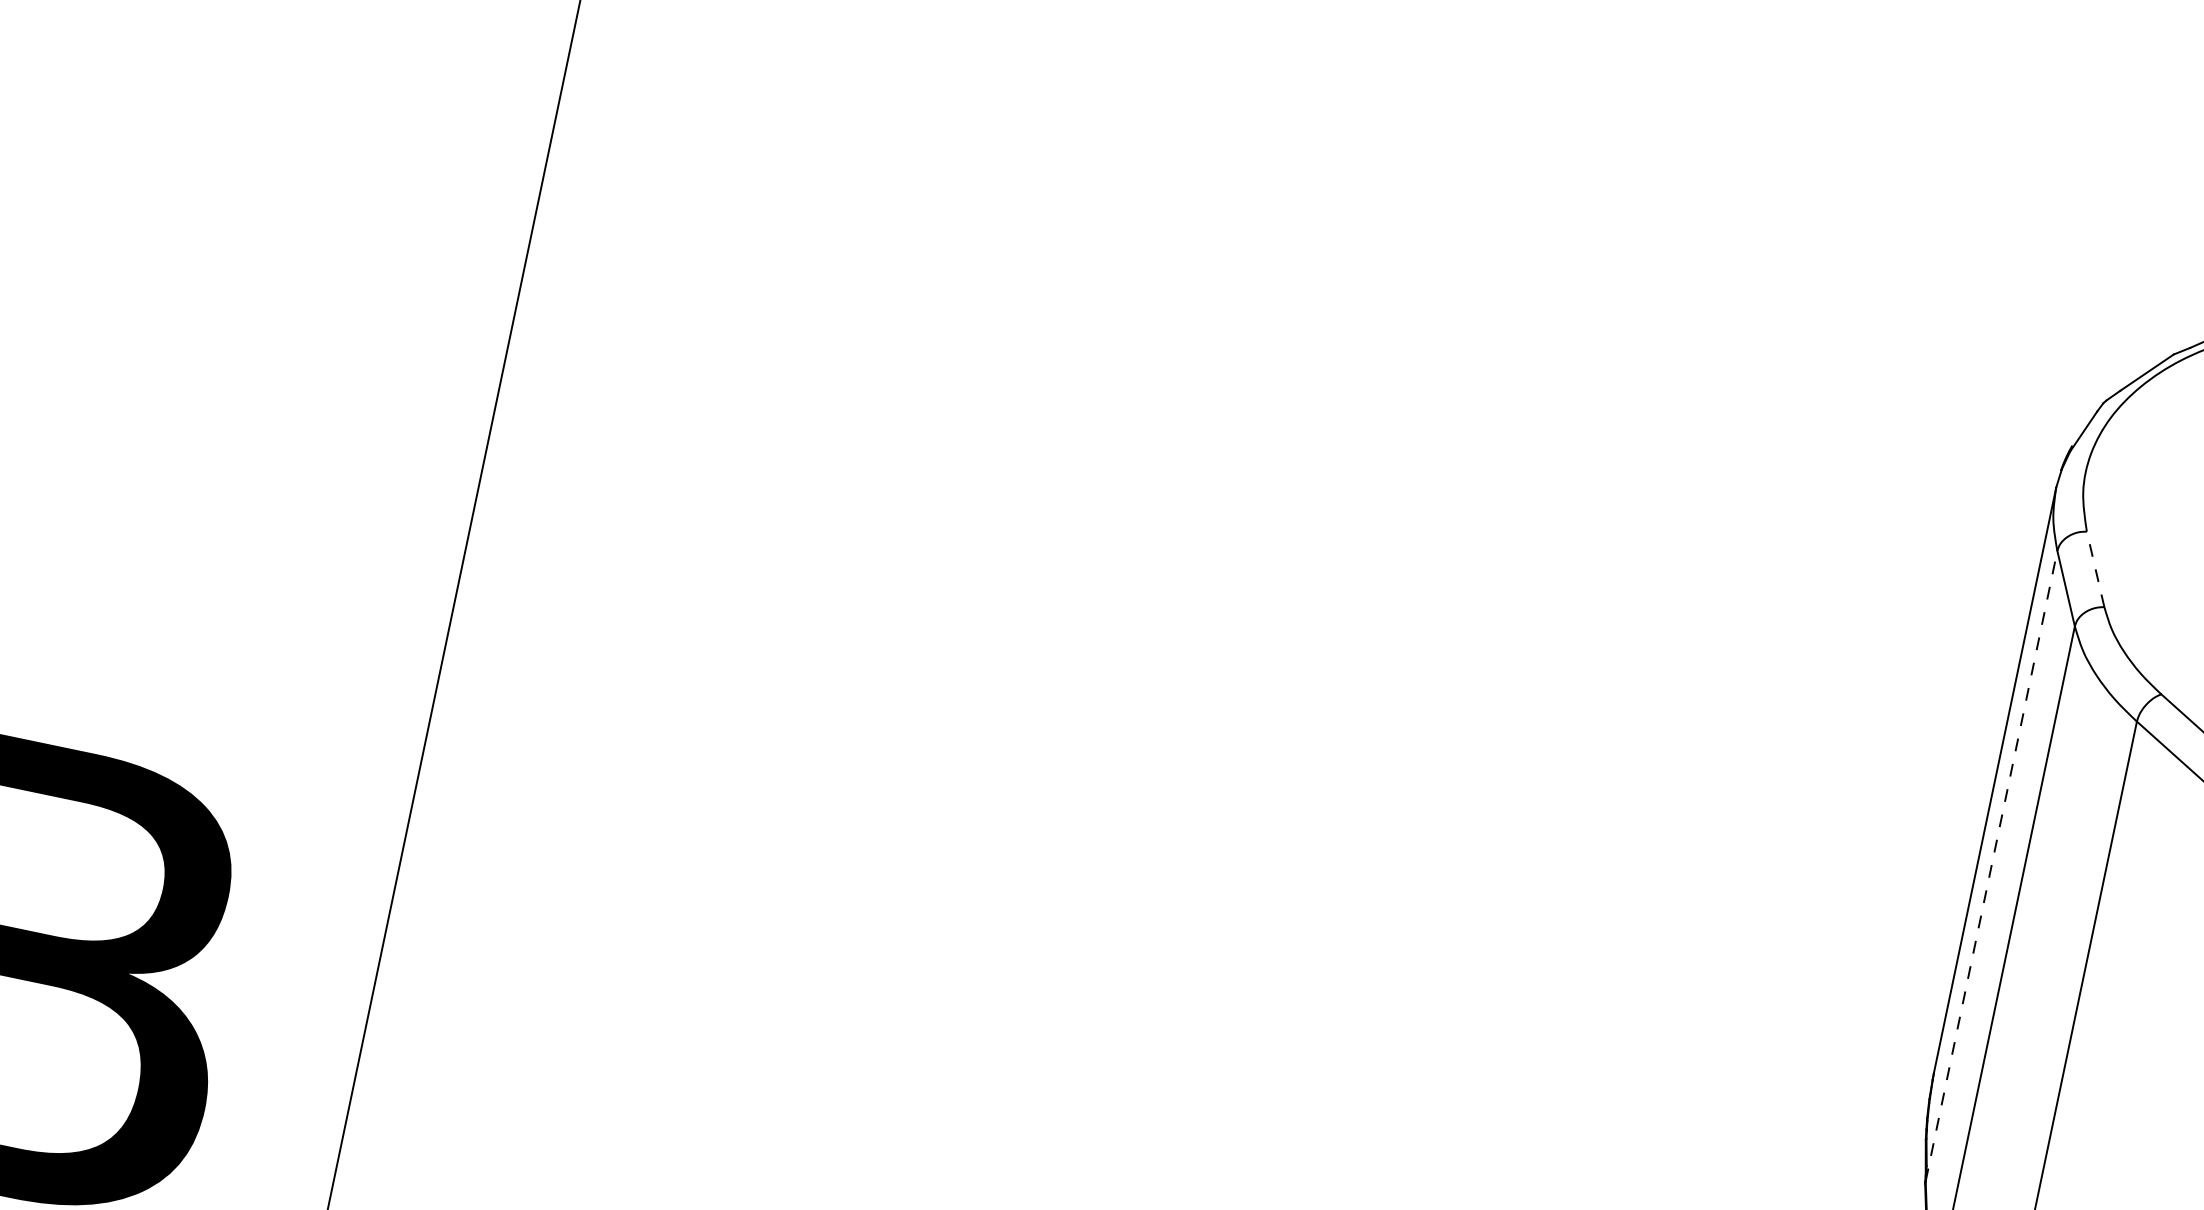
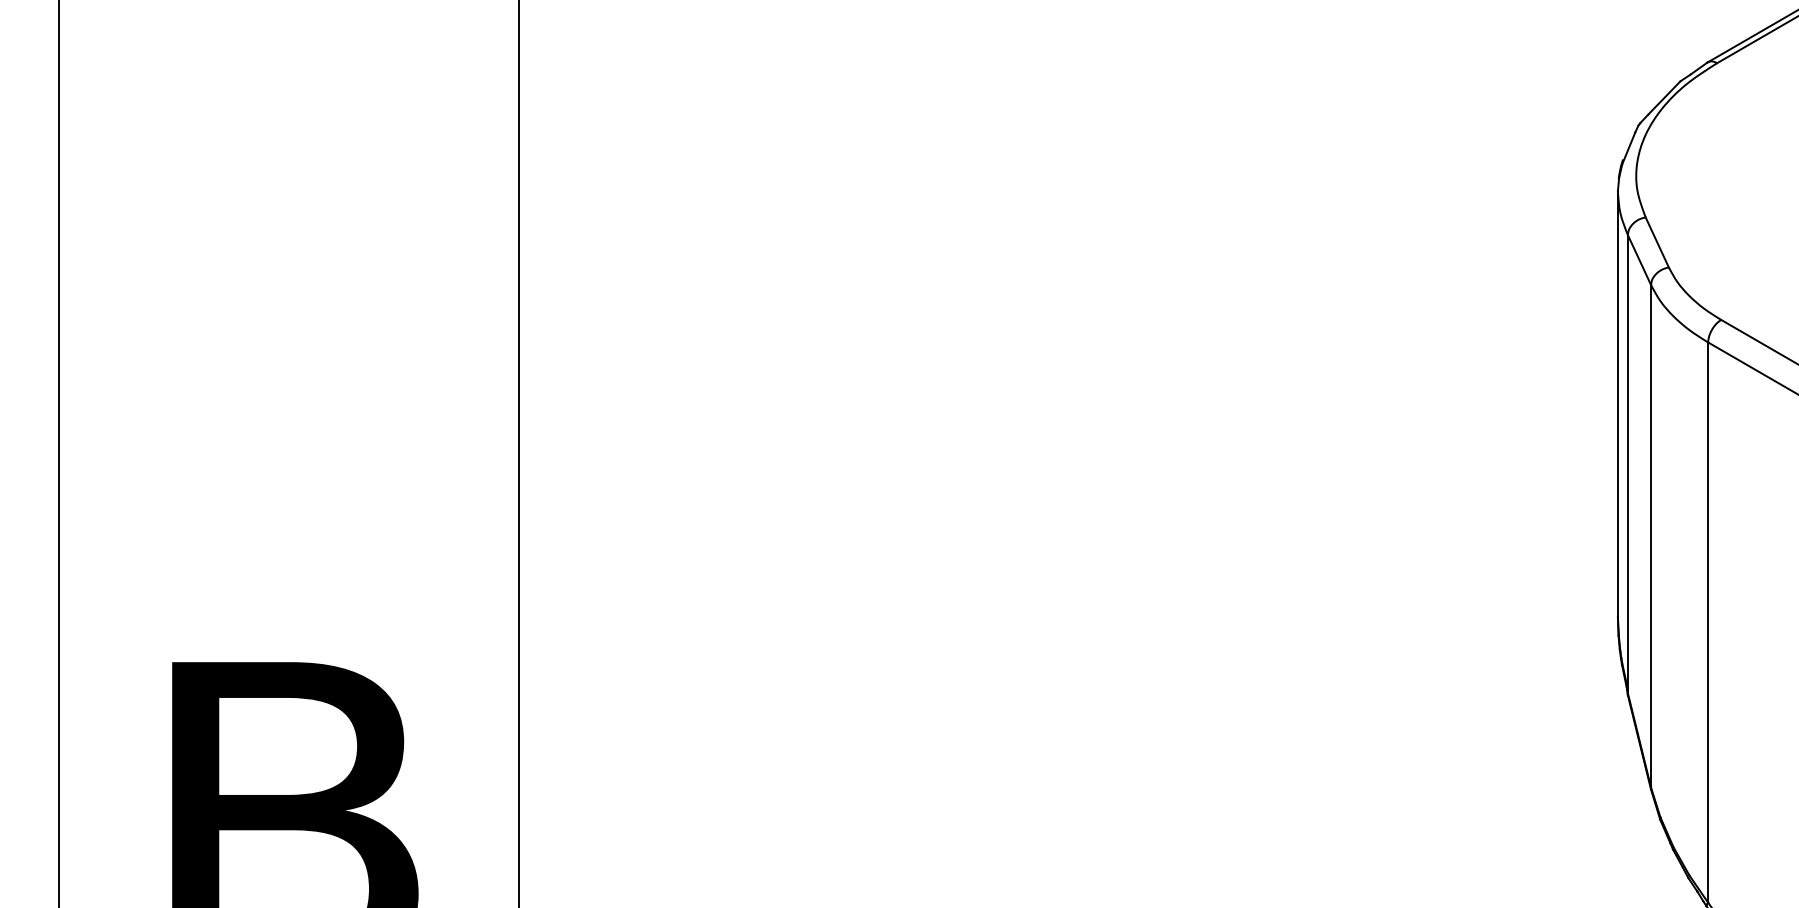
line: (2095, 569) -> (1657, 242), dashed -> solid
line: (1991, 864) -> (1627, 463), dashed -> solid

